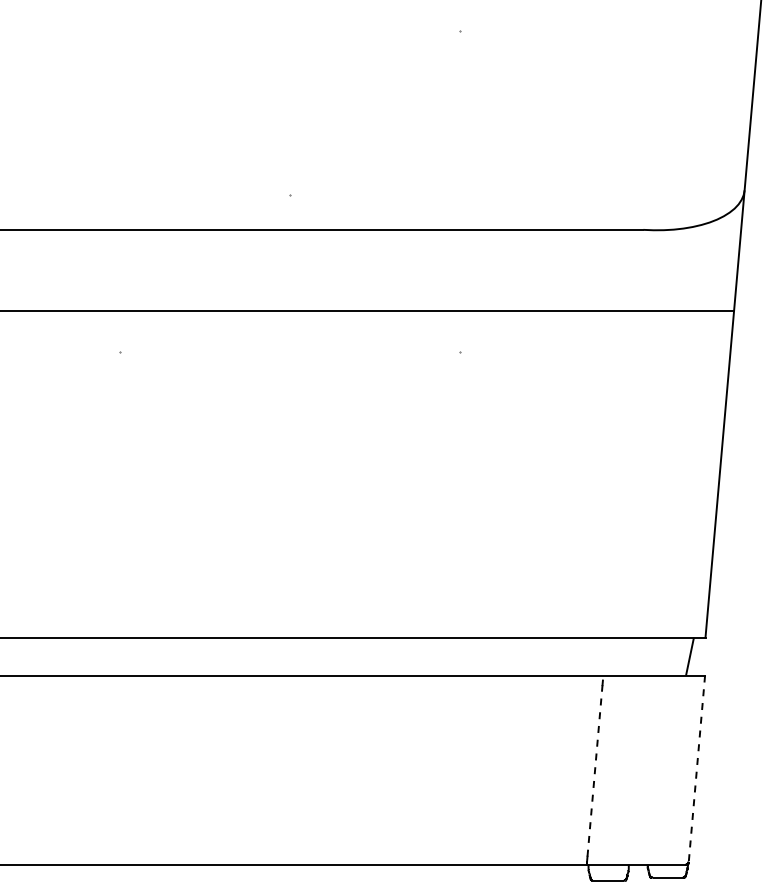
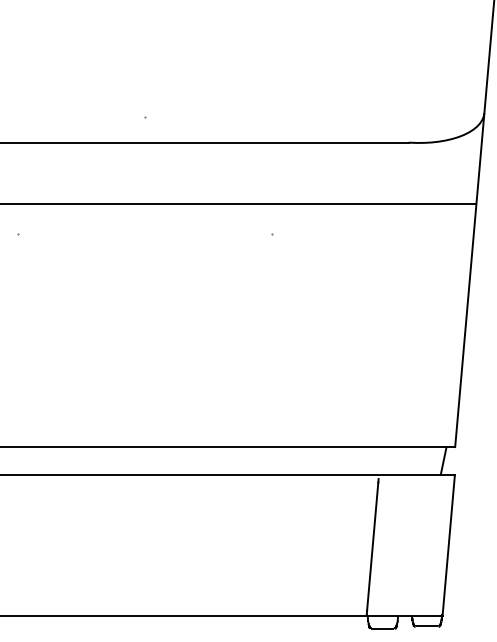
line: (696, 768) -> (448, 544), dashed -> solid
line: (595, 770) -> (373, 546), dashed -> solid

